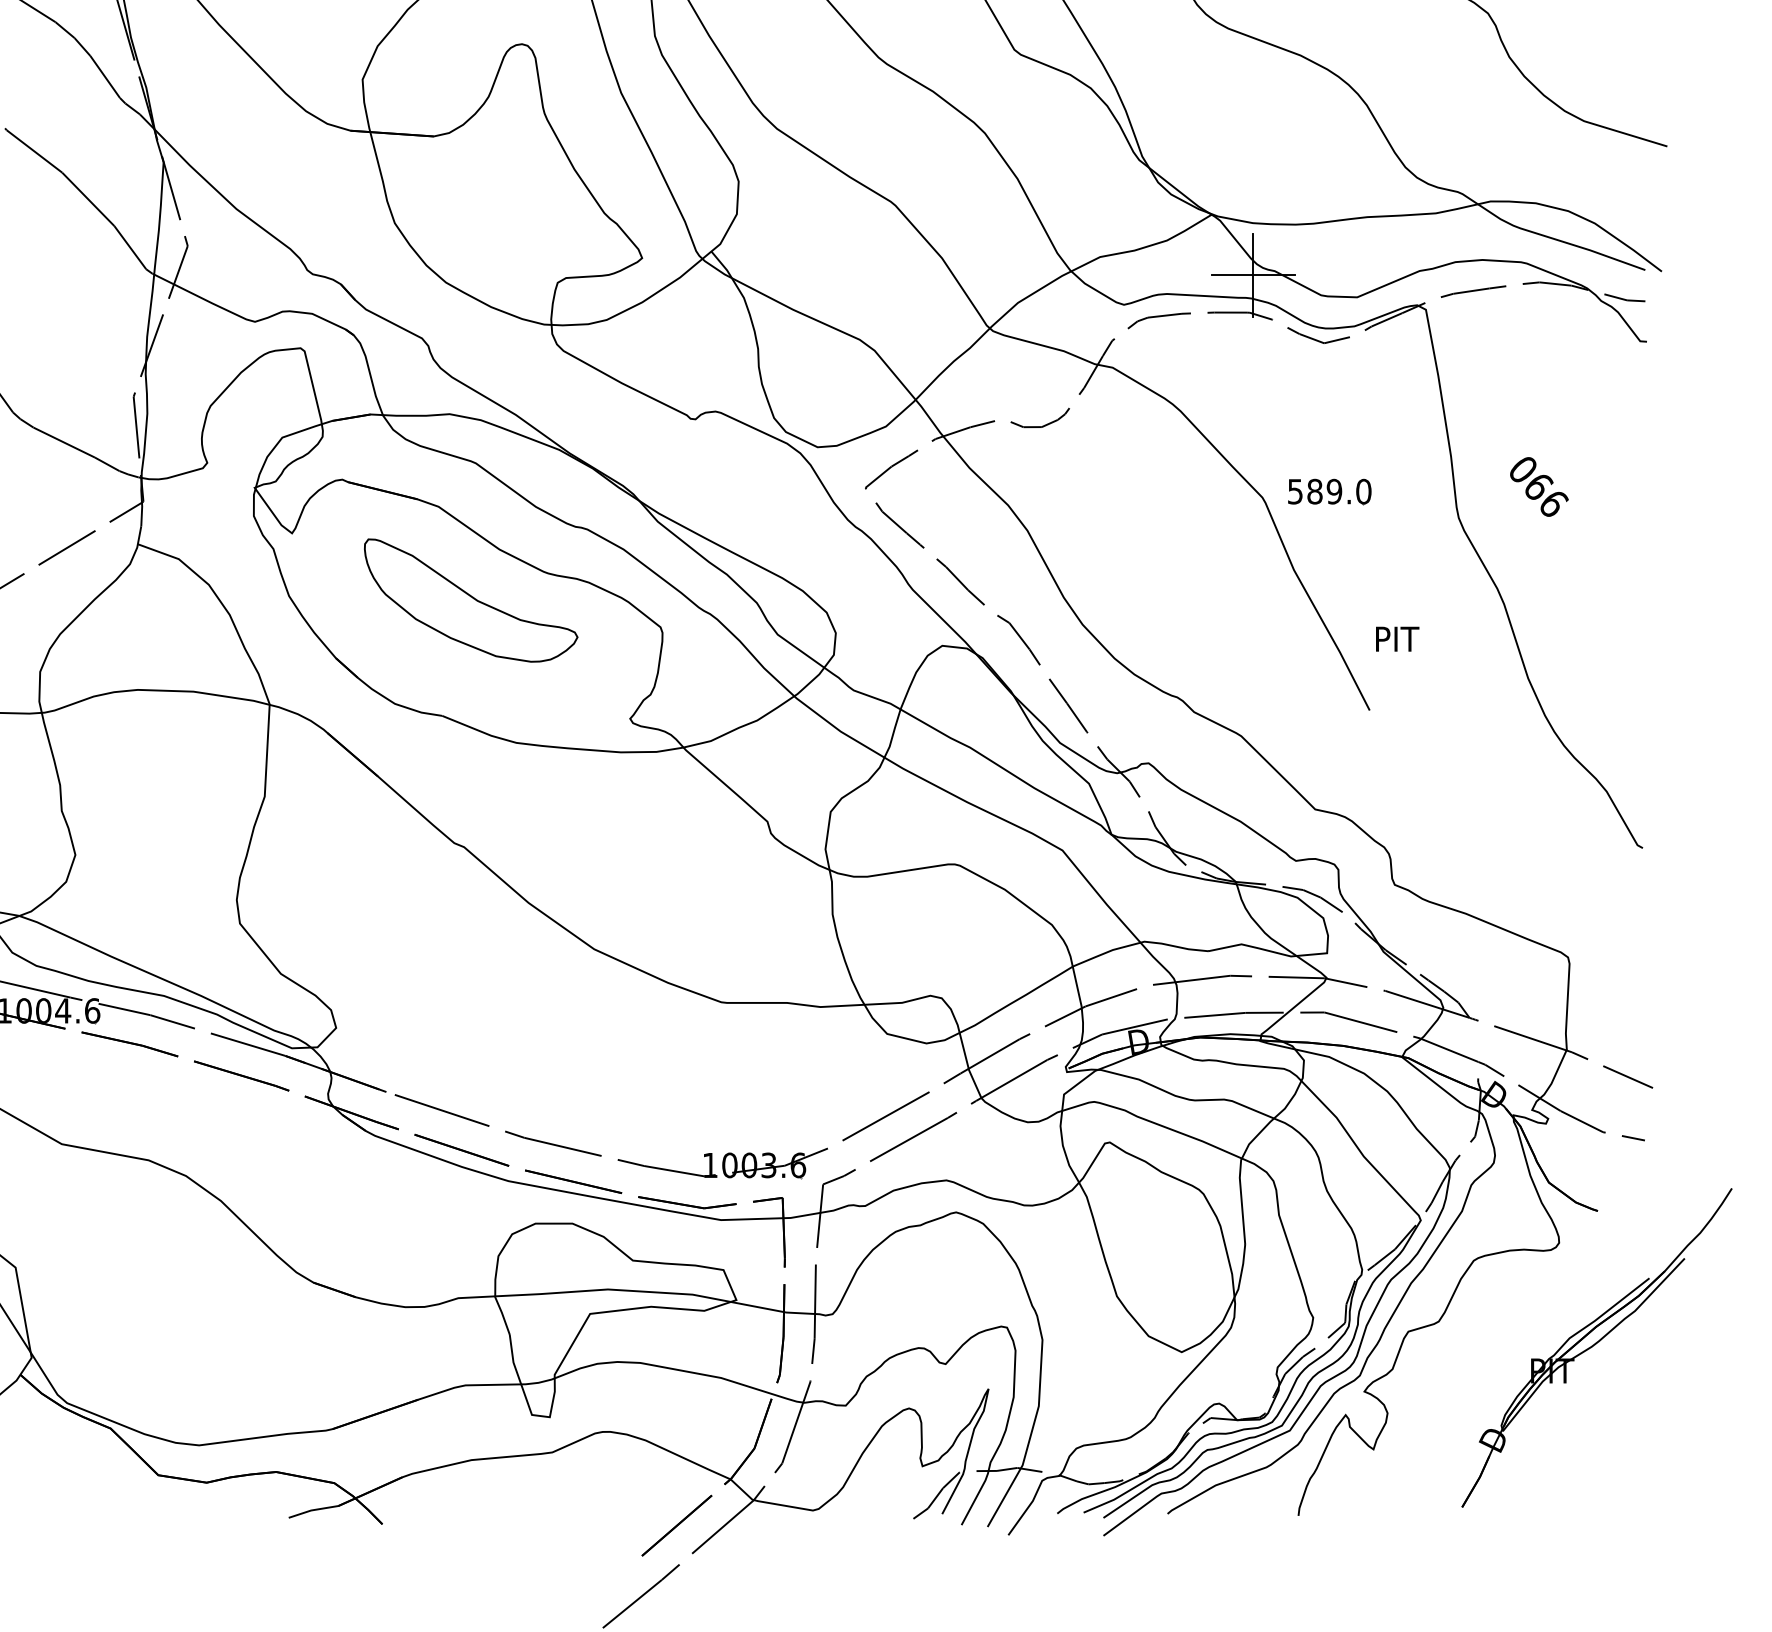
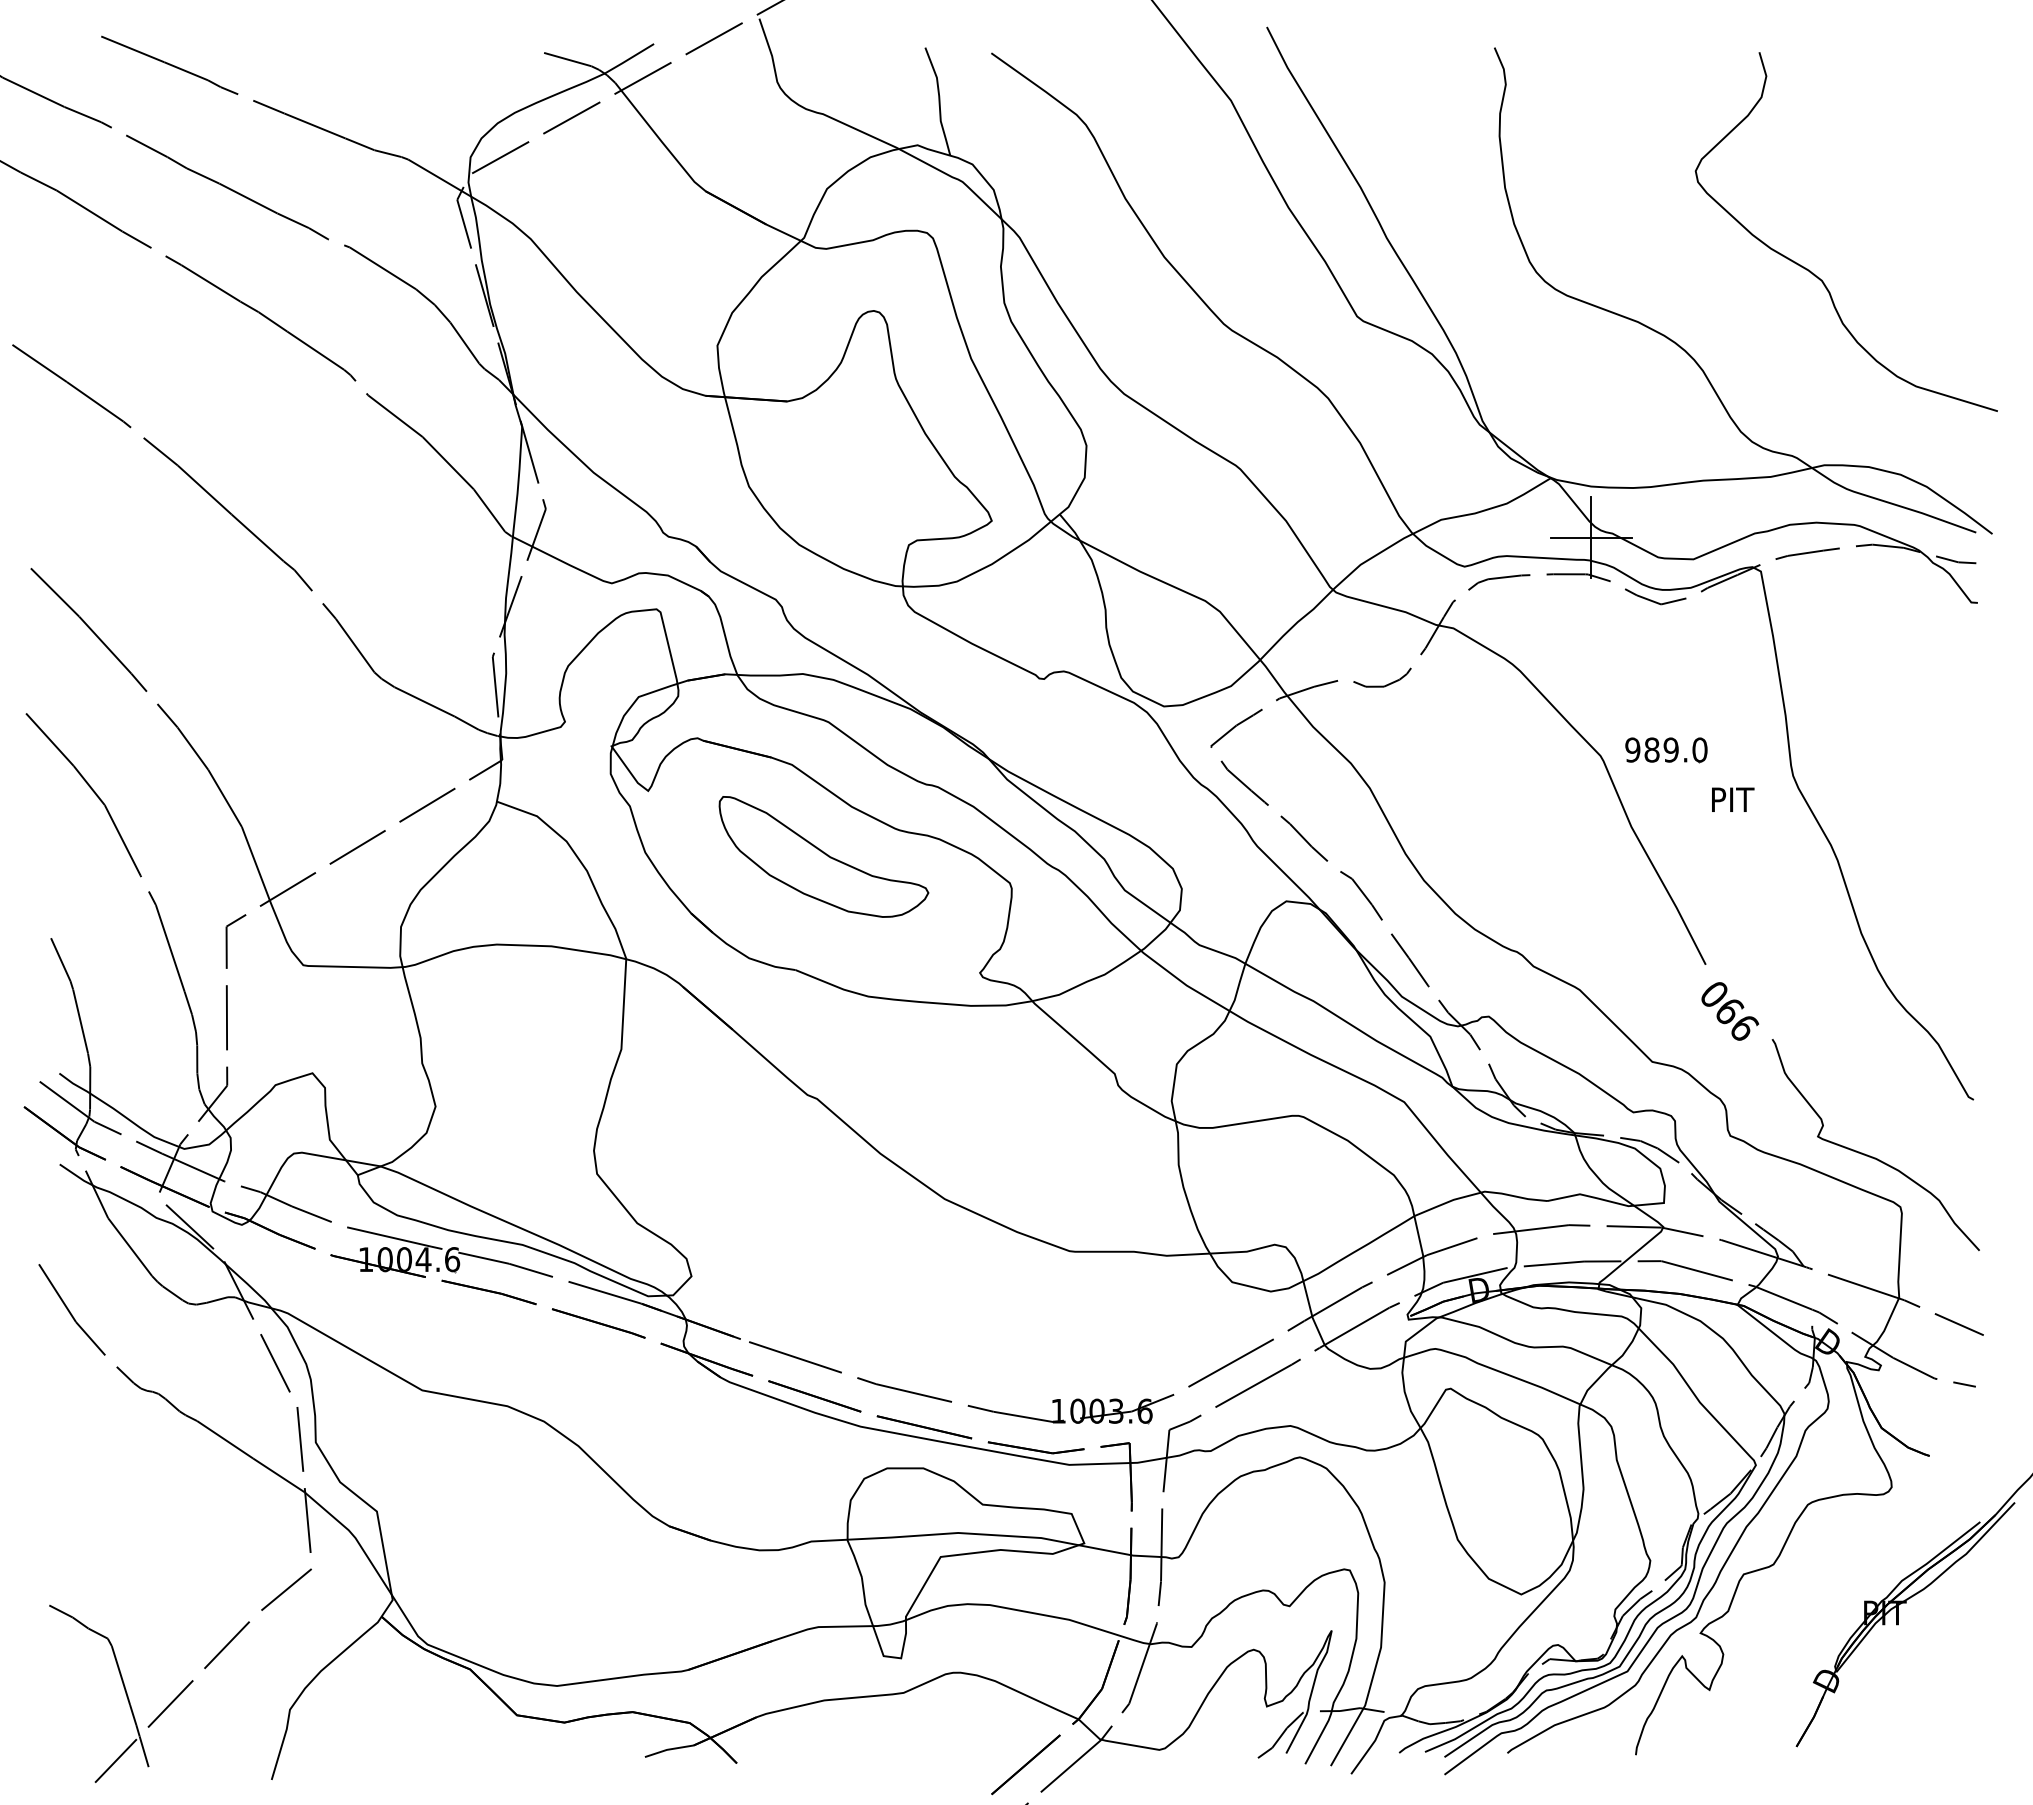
text: (1539, 487) -> (1730, 1011), moved
text: (1295, 491) -> (1632, 749), 589.0 -> 989.0
text: (1397, 638) -> (1733, 799), moved
curve: (1537, 904) -> (1870, 1155), added

